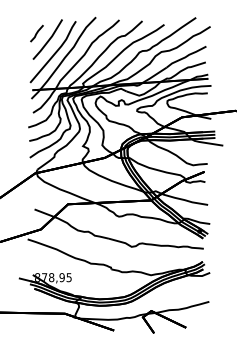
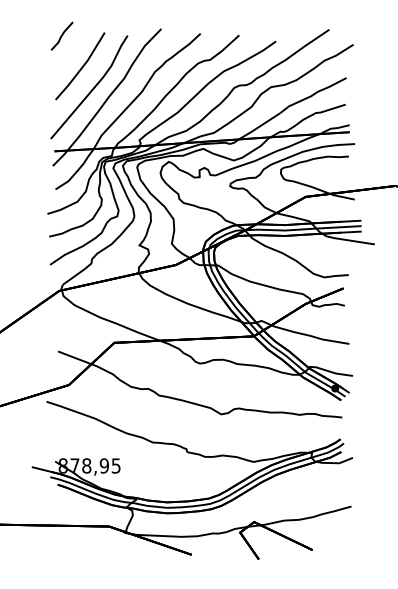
line: (36, 33) -> (61, 35), moved

